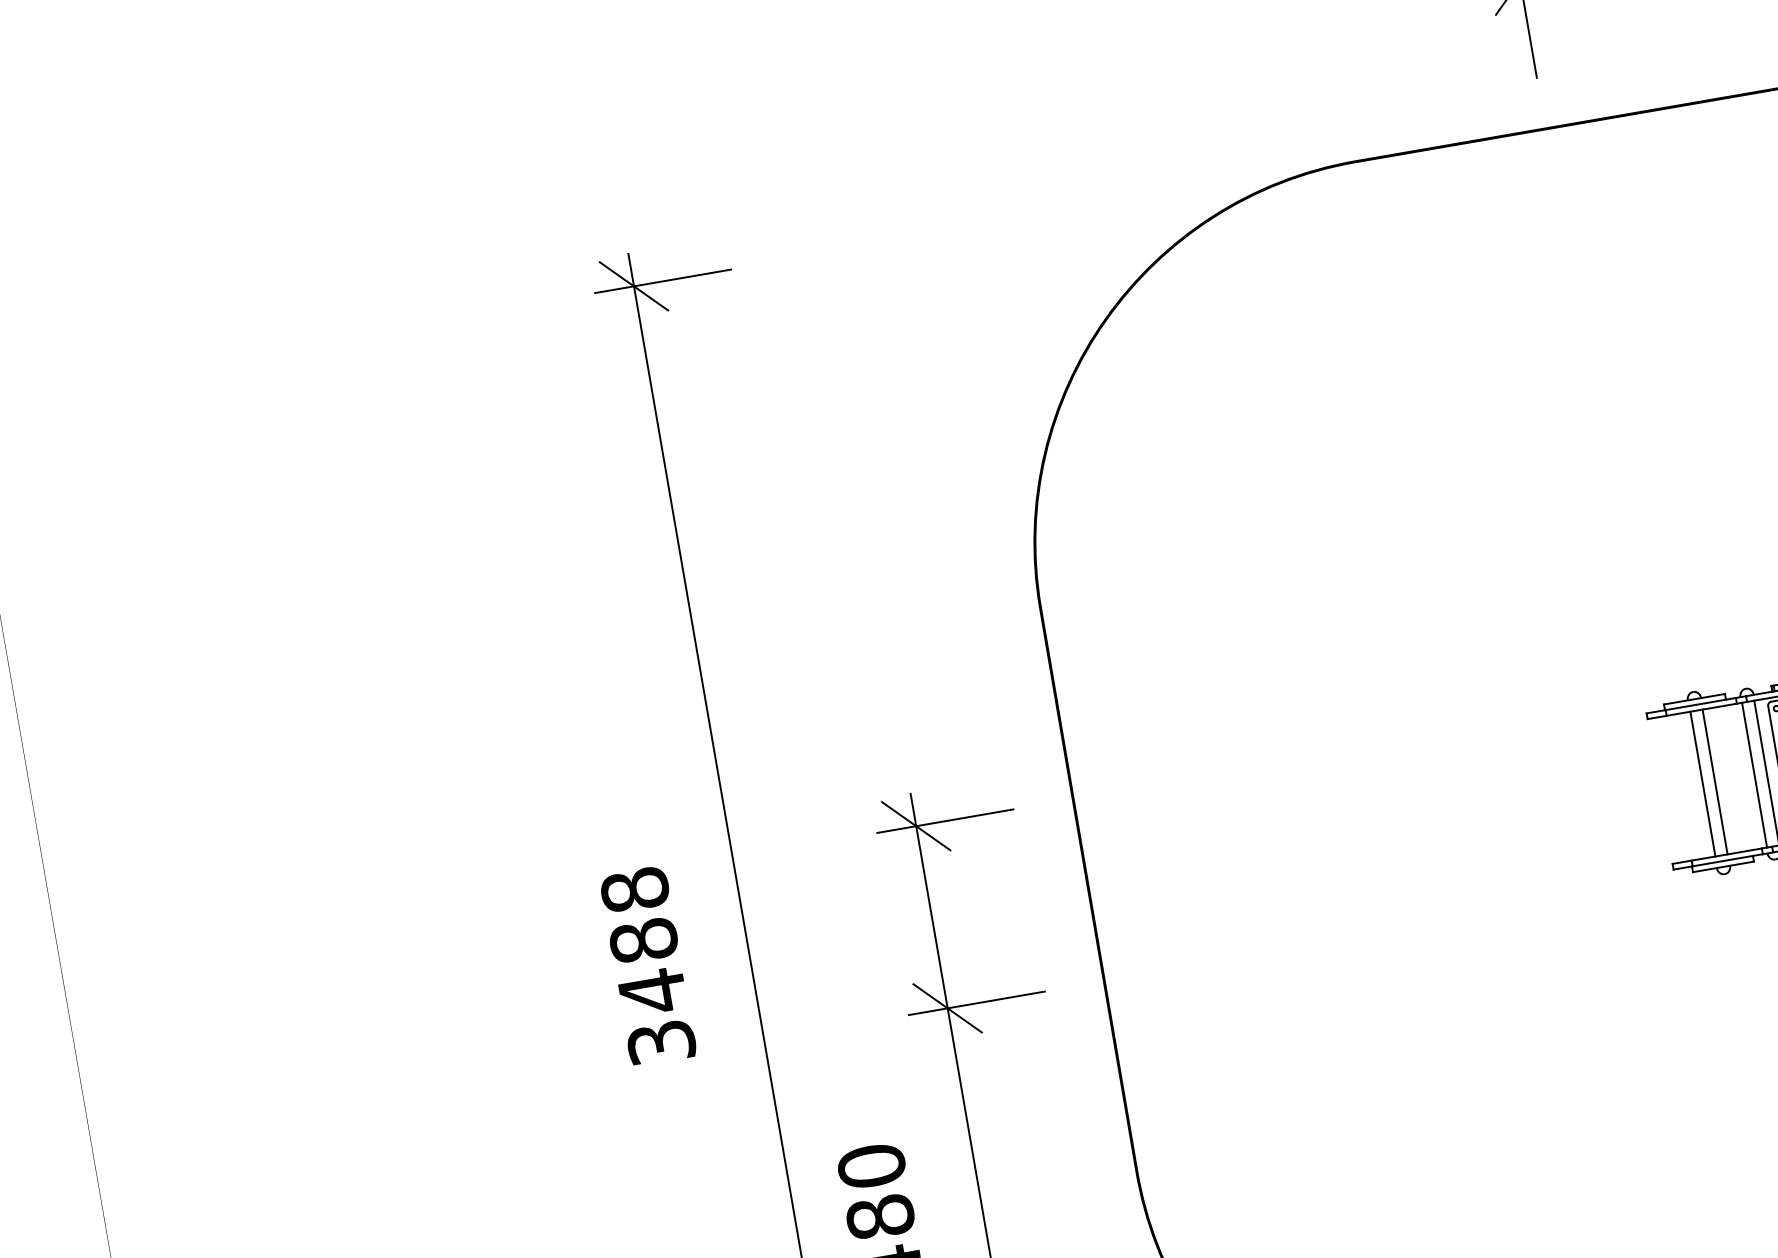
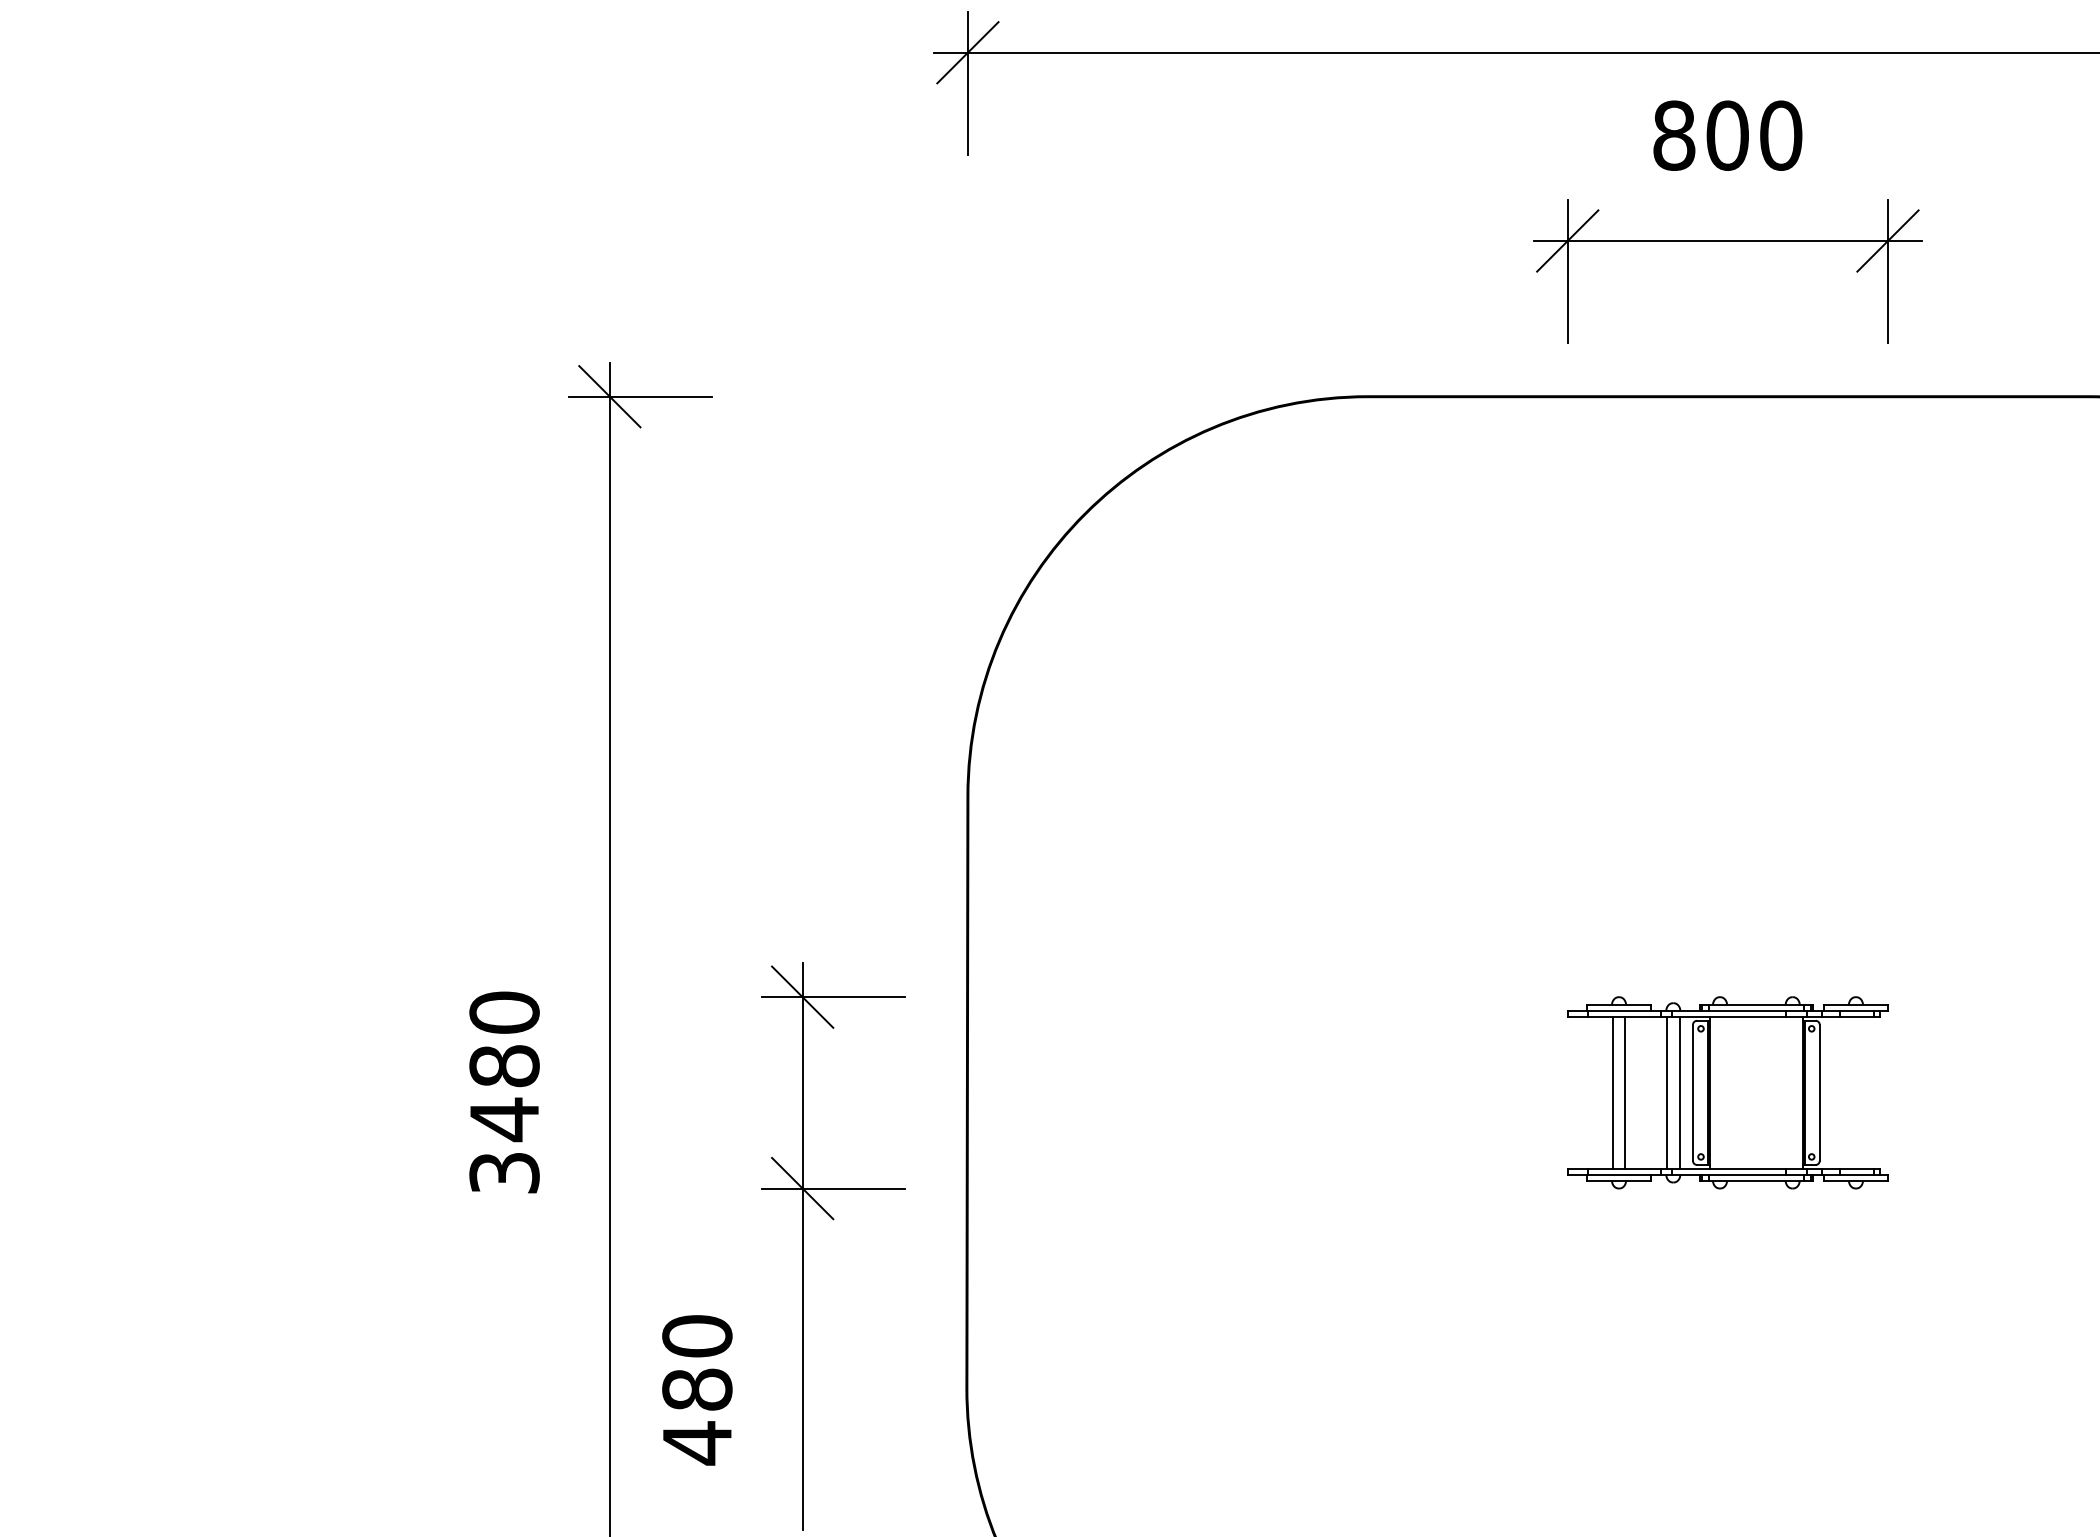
text: (634, 889) -> (504, 1012), 3488 -> 3480

